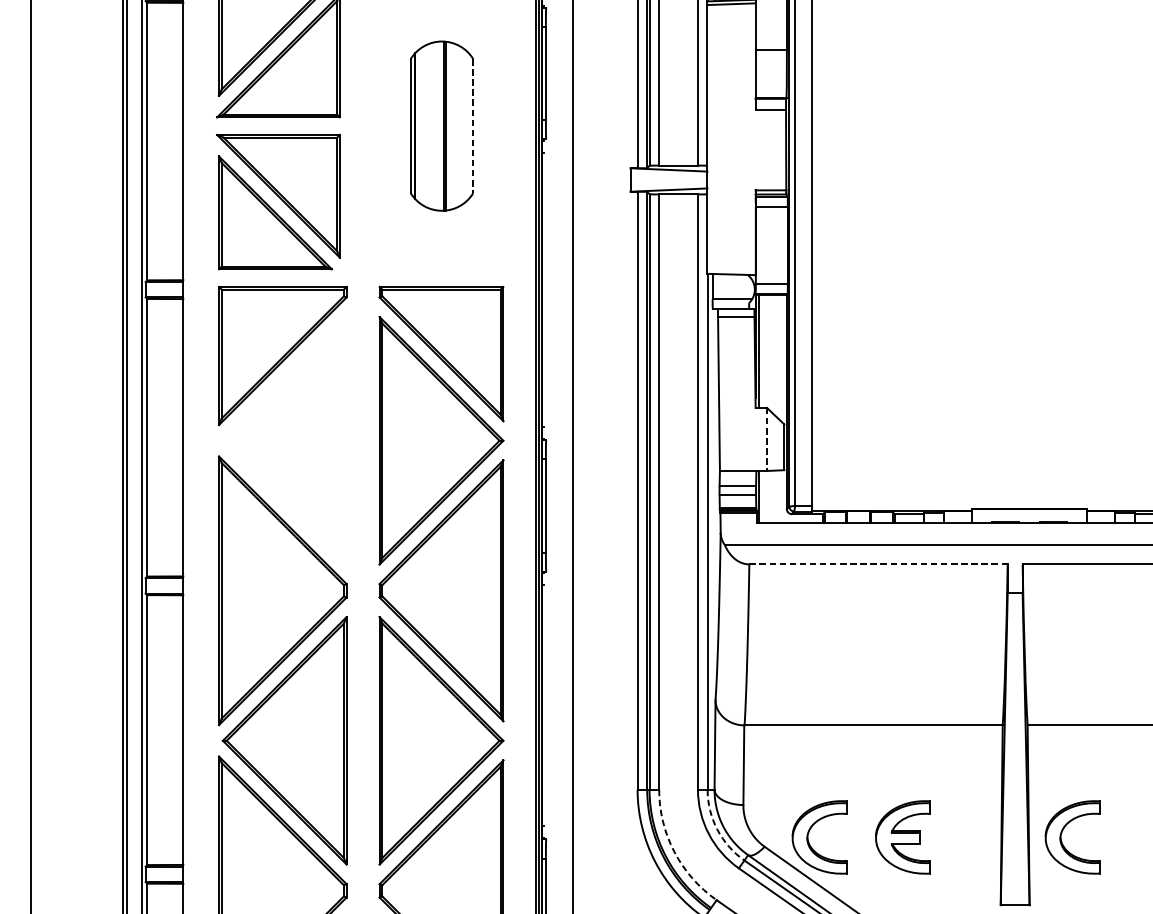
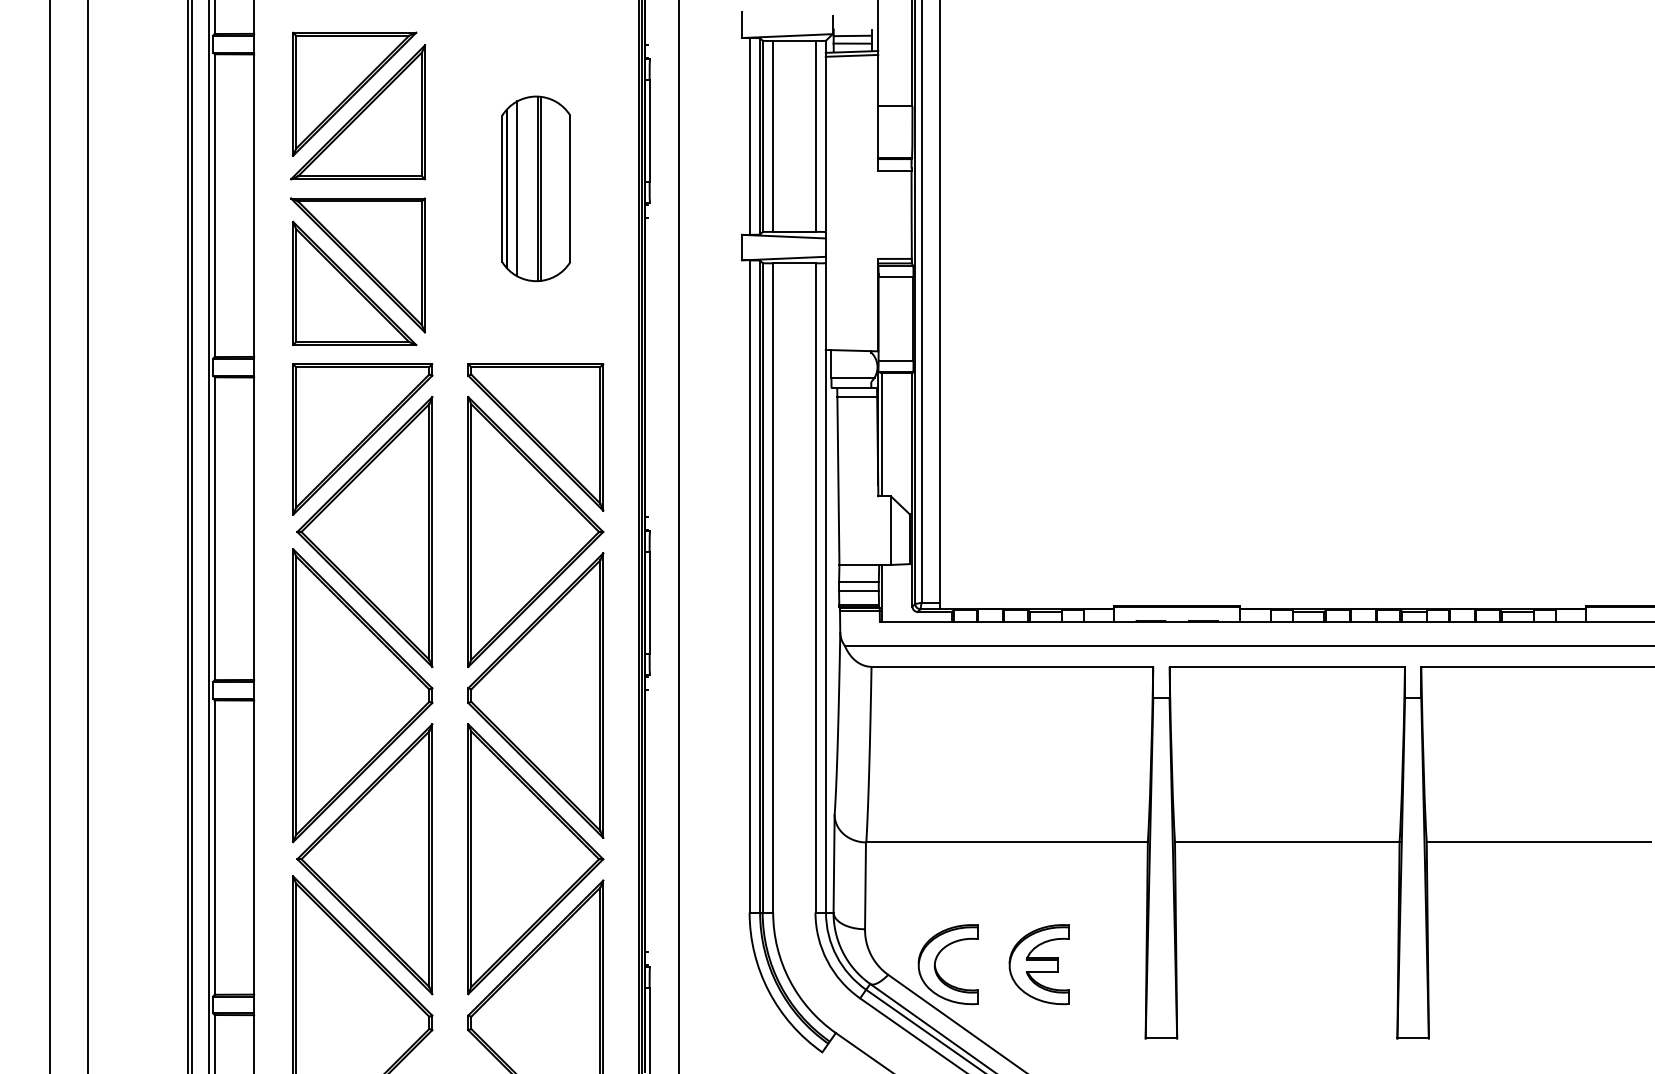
line: (424, 125) -> (517, 188), added
line: (473, 126) -> (570, 189), dashed -> solid
part: (284, 440) -> (364, 531), added
line: (766, 440) -> (890, 531), dashed -> solid
line: (878, 564) -> (1012, 666), dashed -> solid
arc: (717, 829) -> (836, 956), dashed -> solid
part: (1061, 834) -> (1212, 961), removed
arc: (674, 851) -> (789, 980), dashed -> solid

